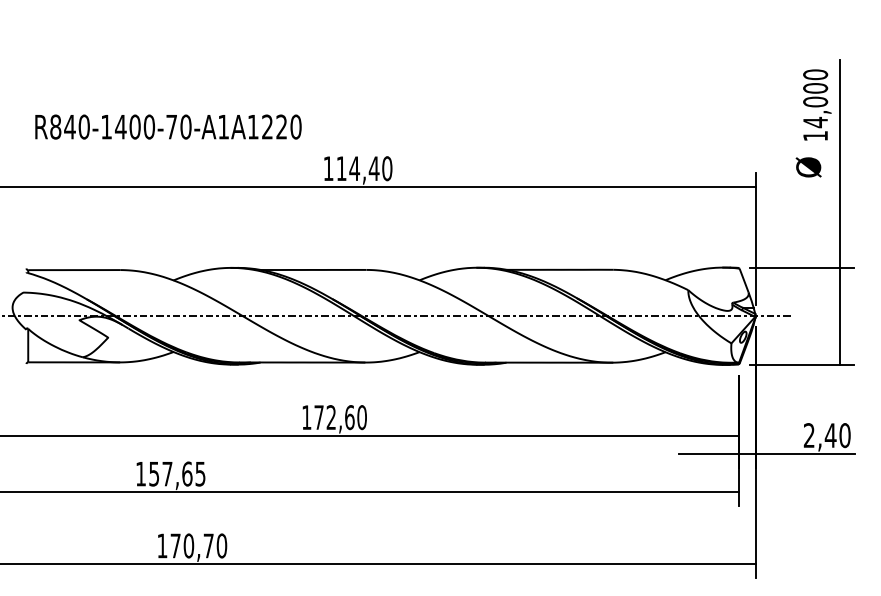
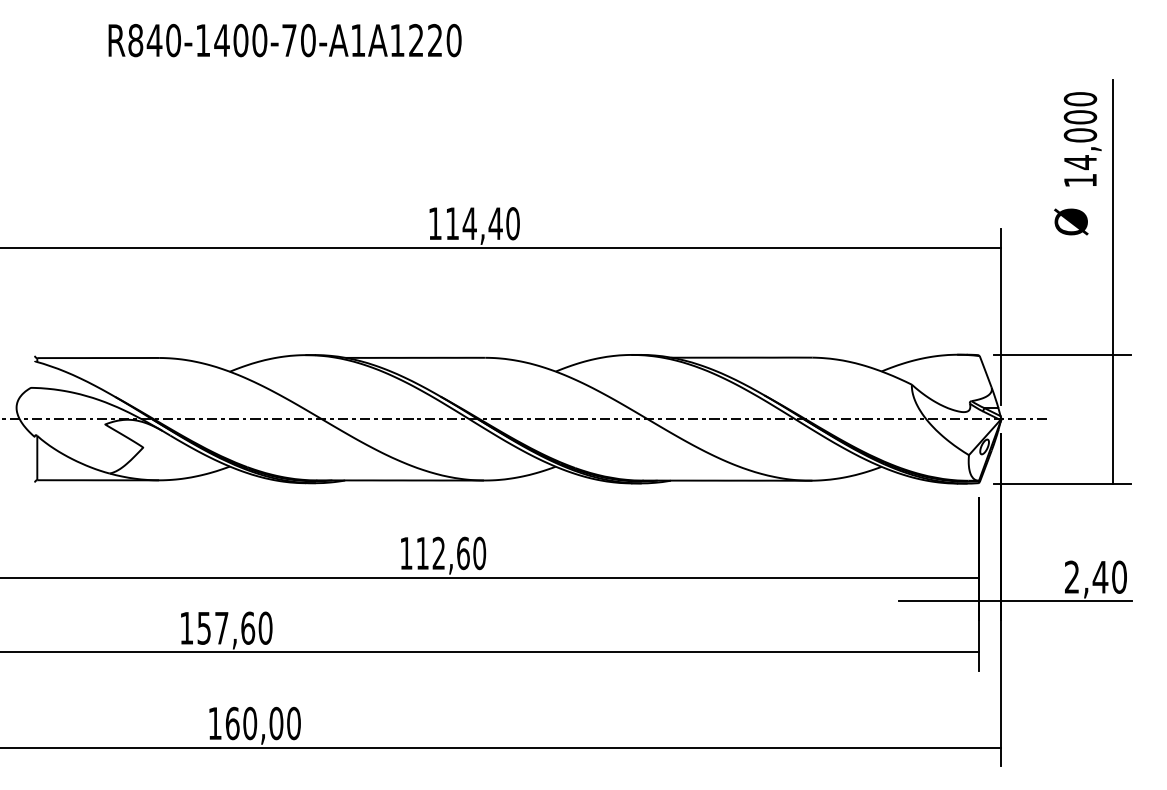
text: (168, 127) -> (284, 40), moved
text: (318, 417) -> (422, 553), 172,60 -> 112,60
text: (200, 473) -> (265, 627), 157,65 -> 157,60
text: (192, 545) -> (254, 723), 170,70 -> 160,00

